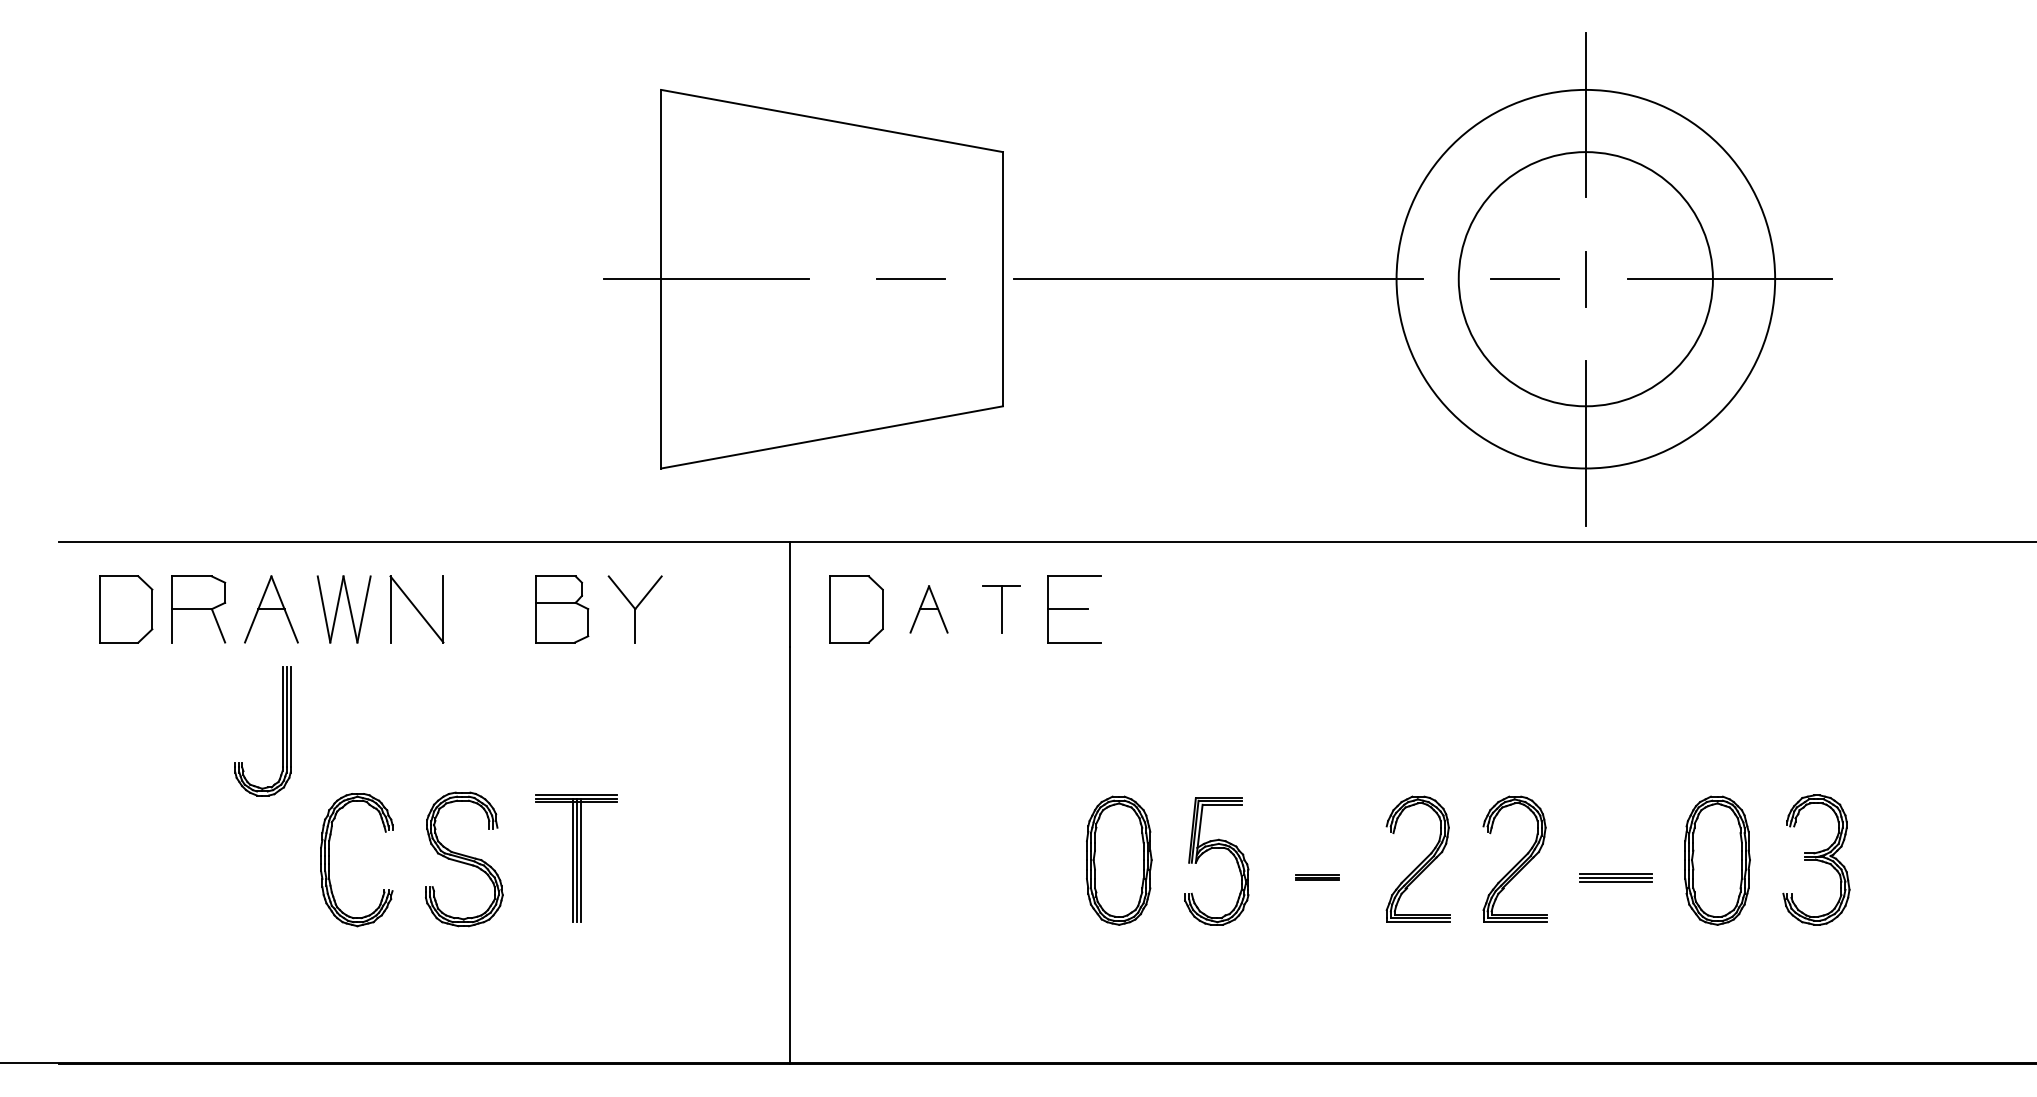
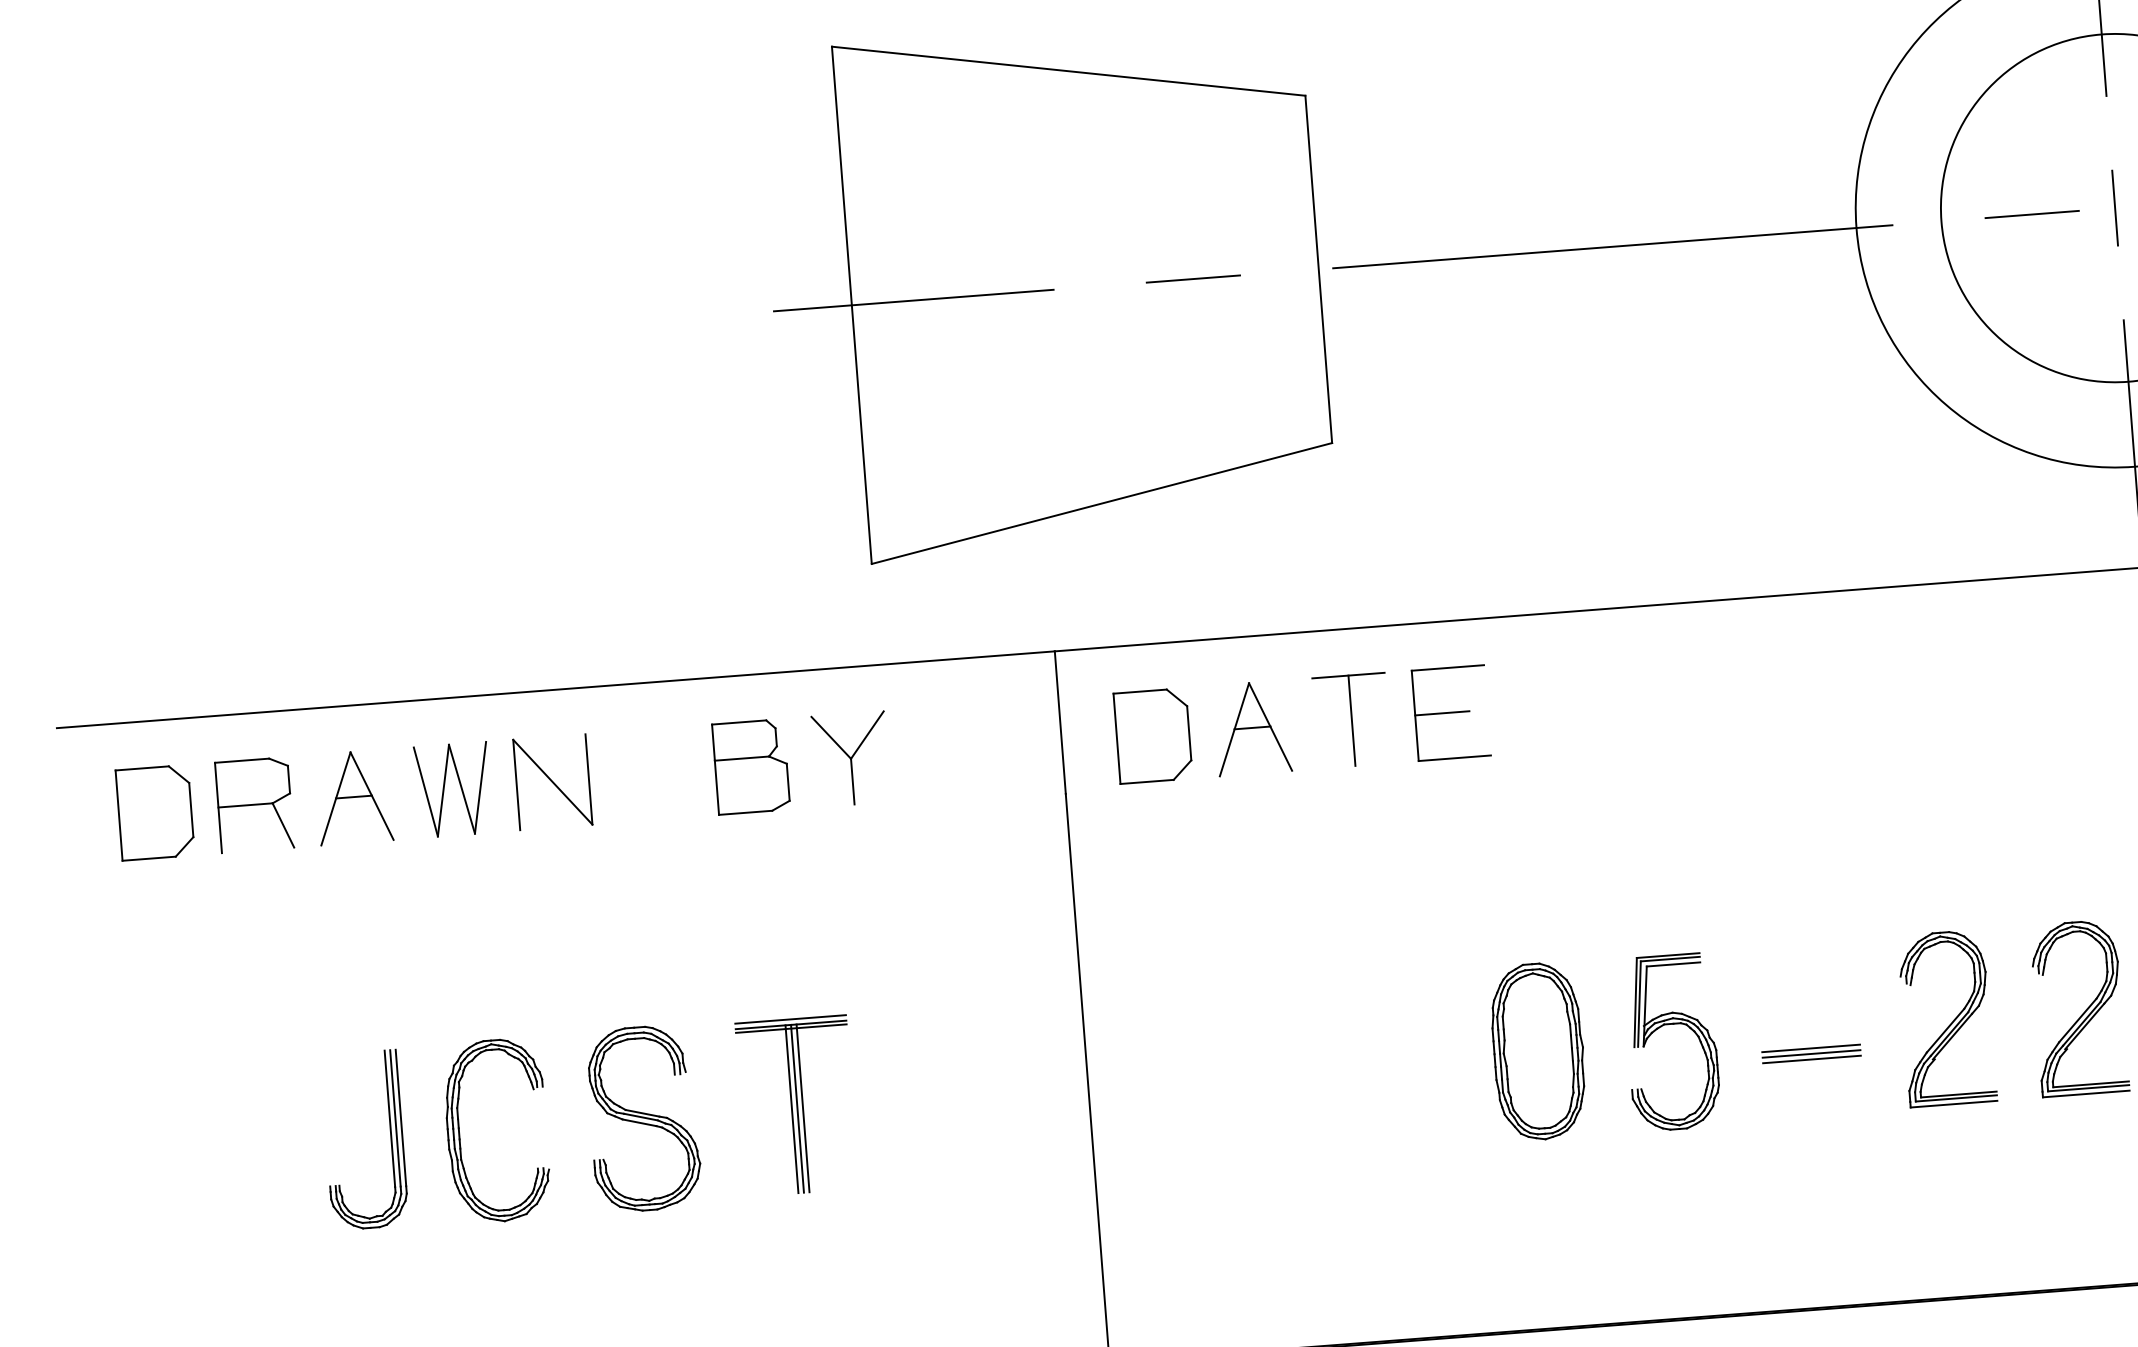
part: (928, 609) -> (1251, 728), size x1.43
part: (1001, 609) -> (1351, 720), size x1.43
part: (282, 731) -> (391, 1138), moved
part: (1317, 877) -> (1811, 1053), size x1.67

